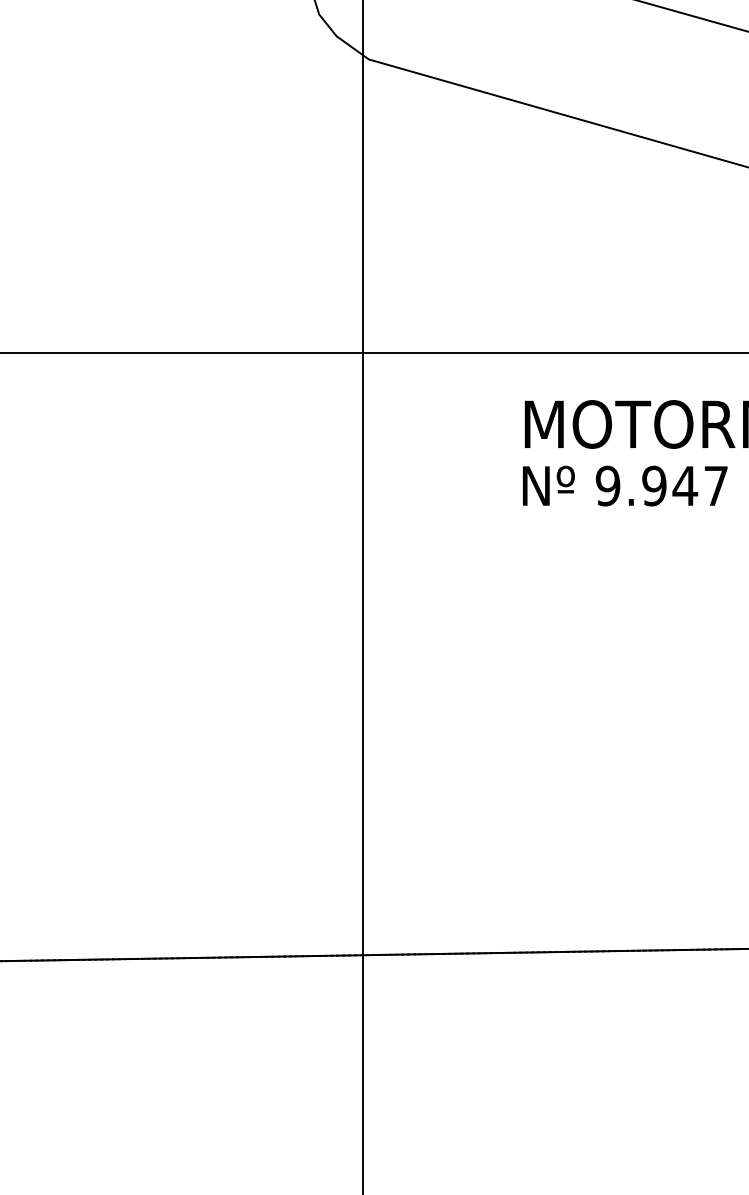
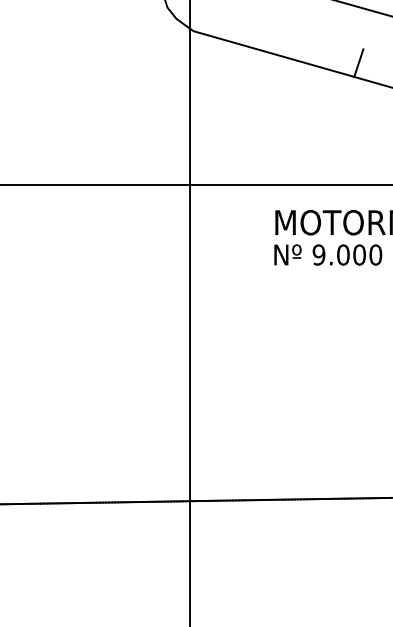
line: (683, 119) -> (358, 62), added
text: (685, 485) -> (359, 254), 9.947 -> 9.000

